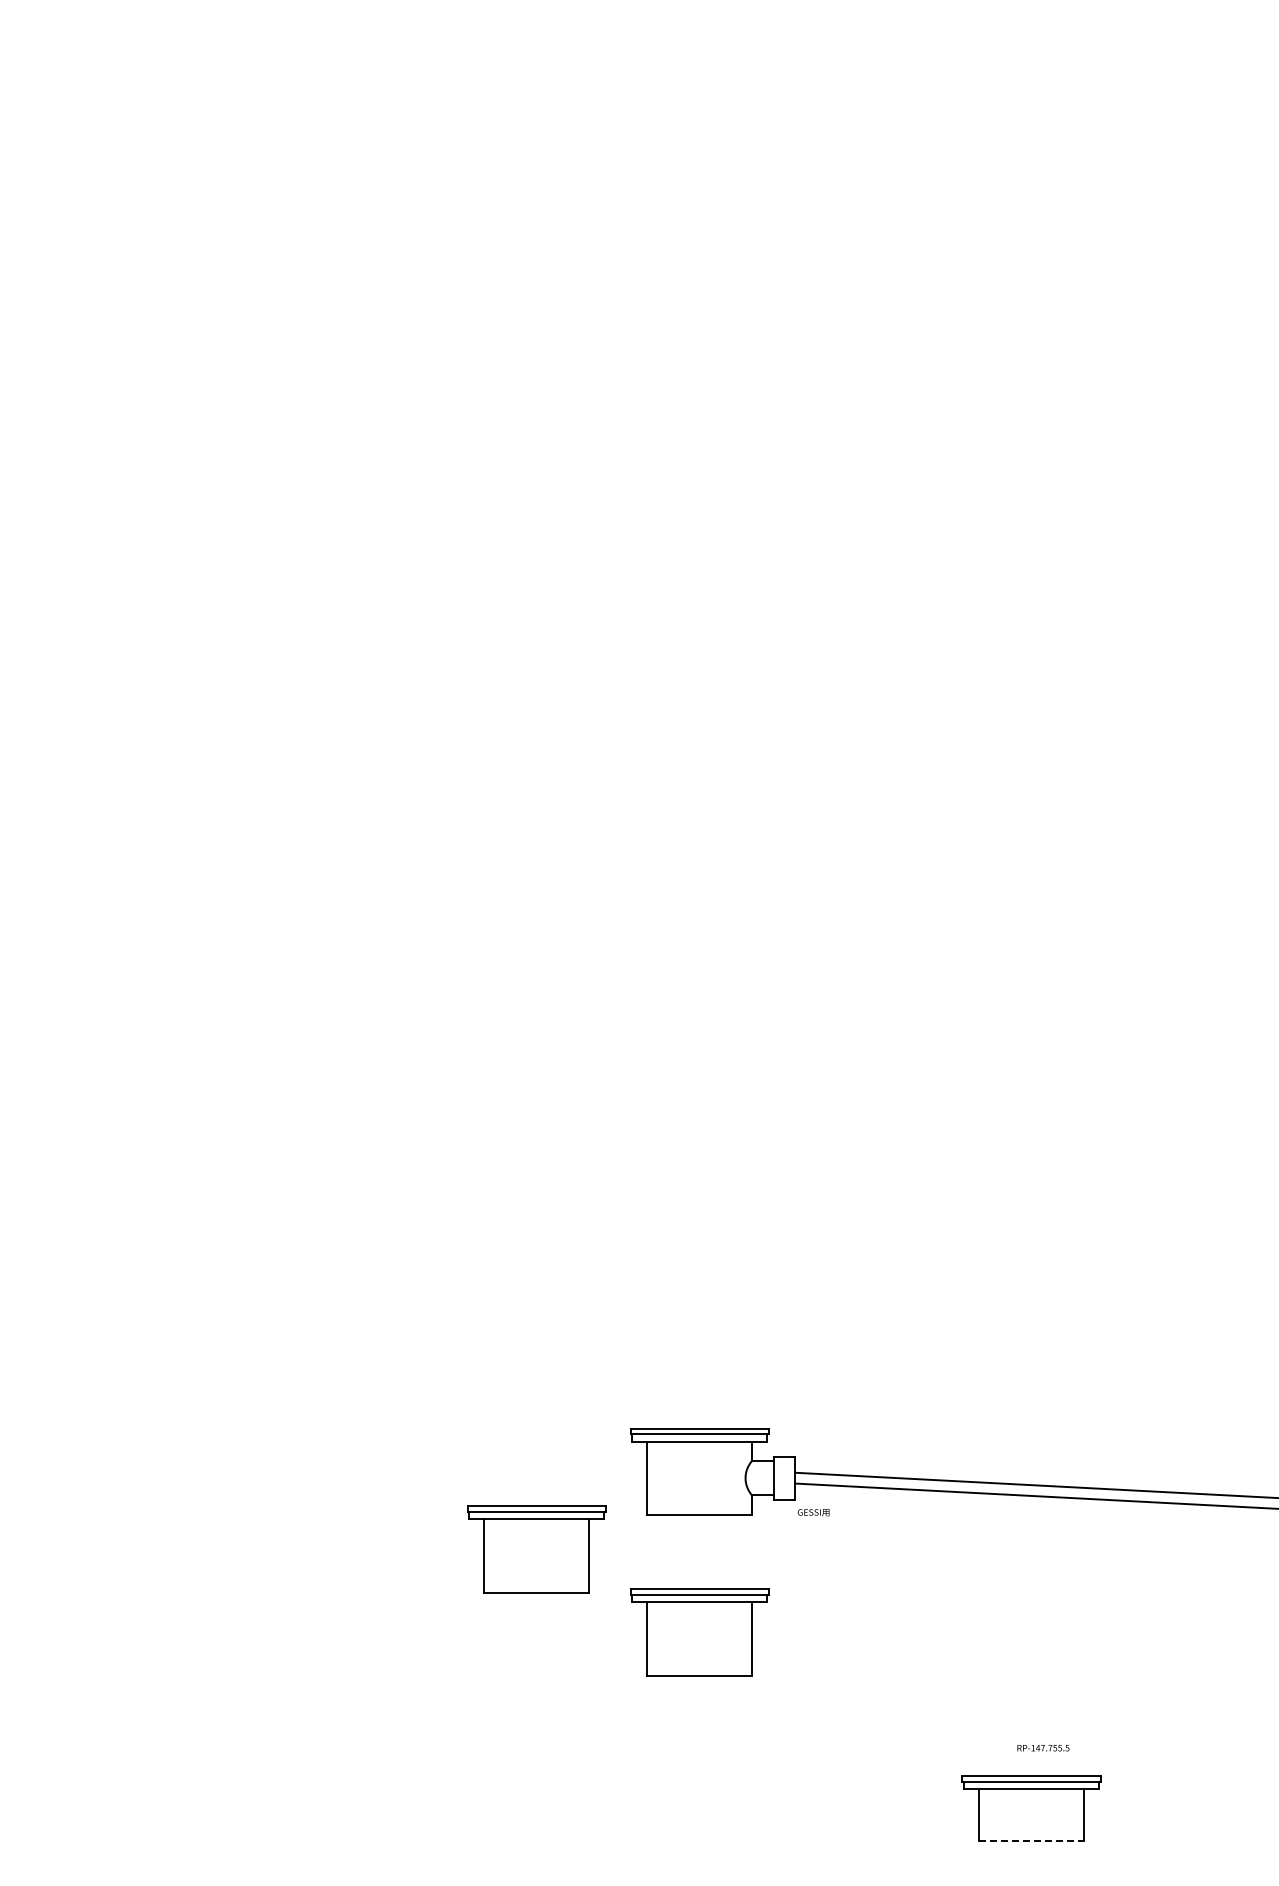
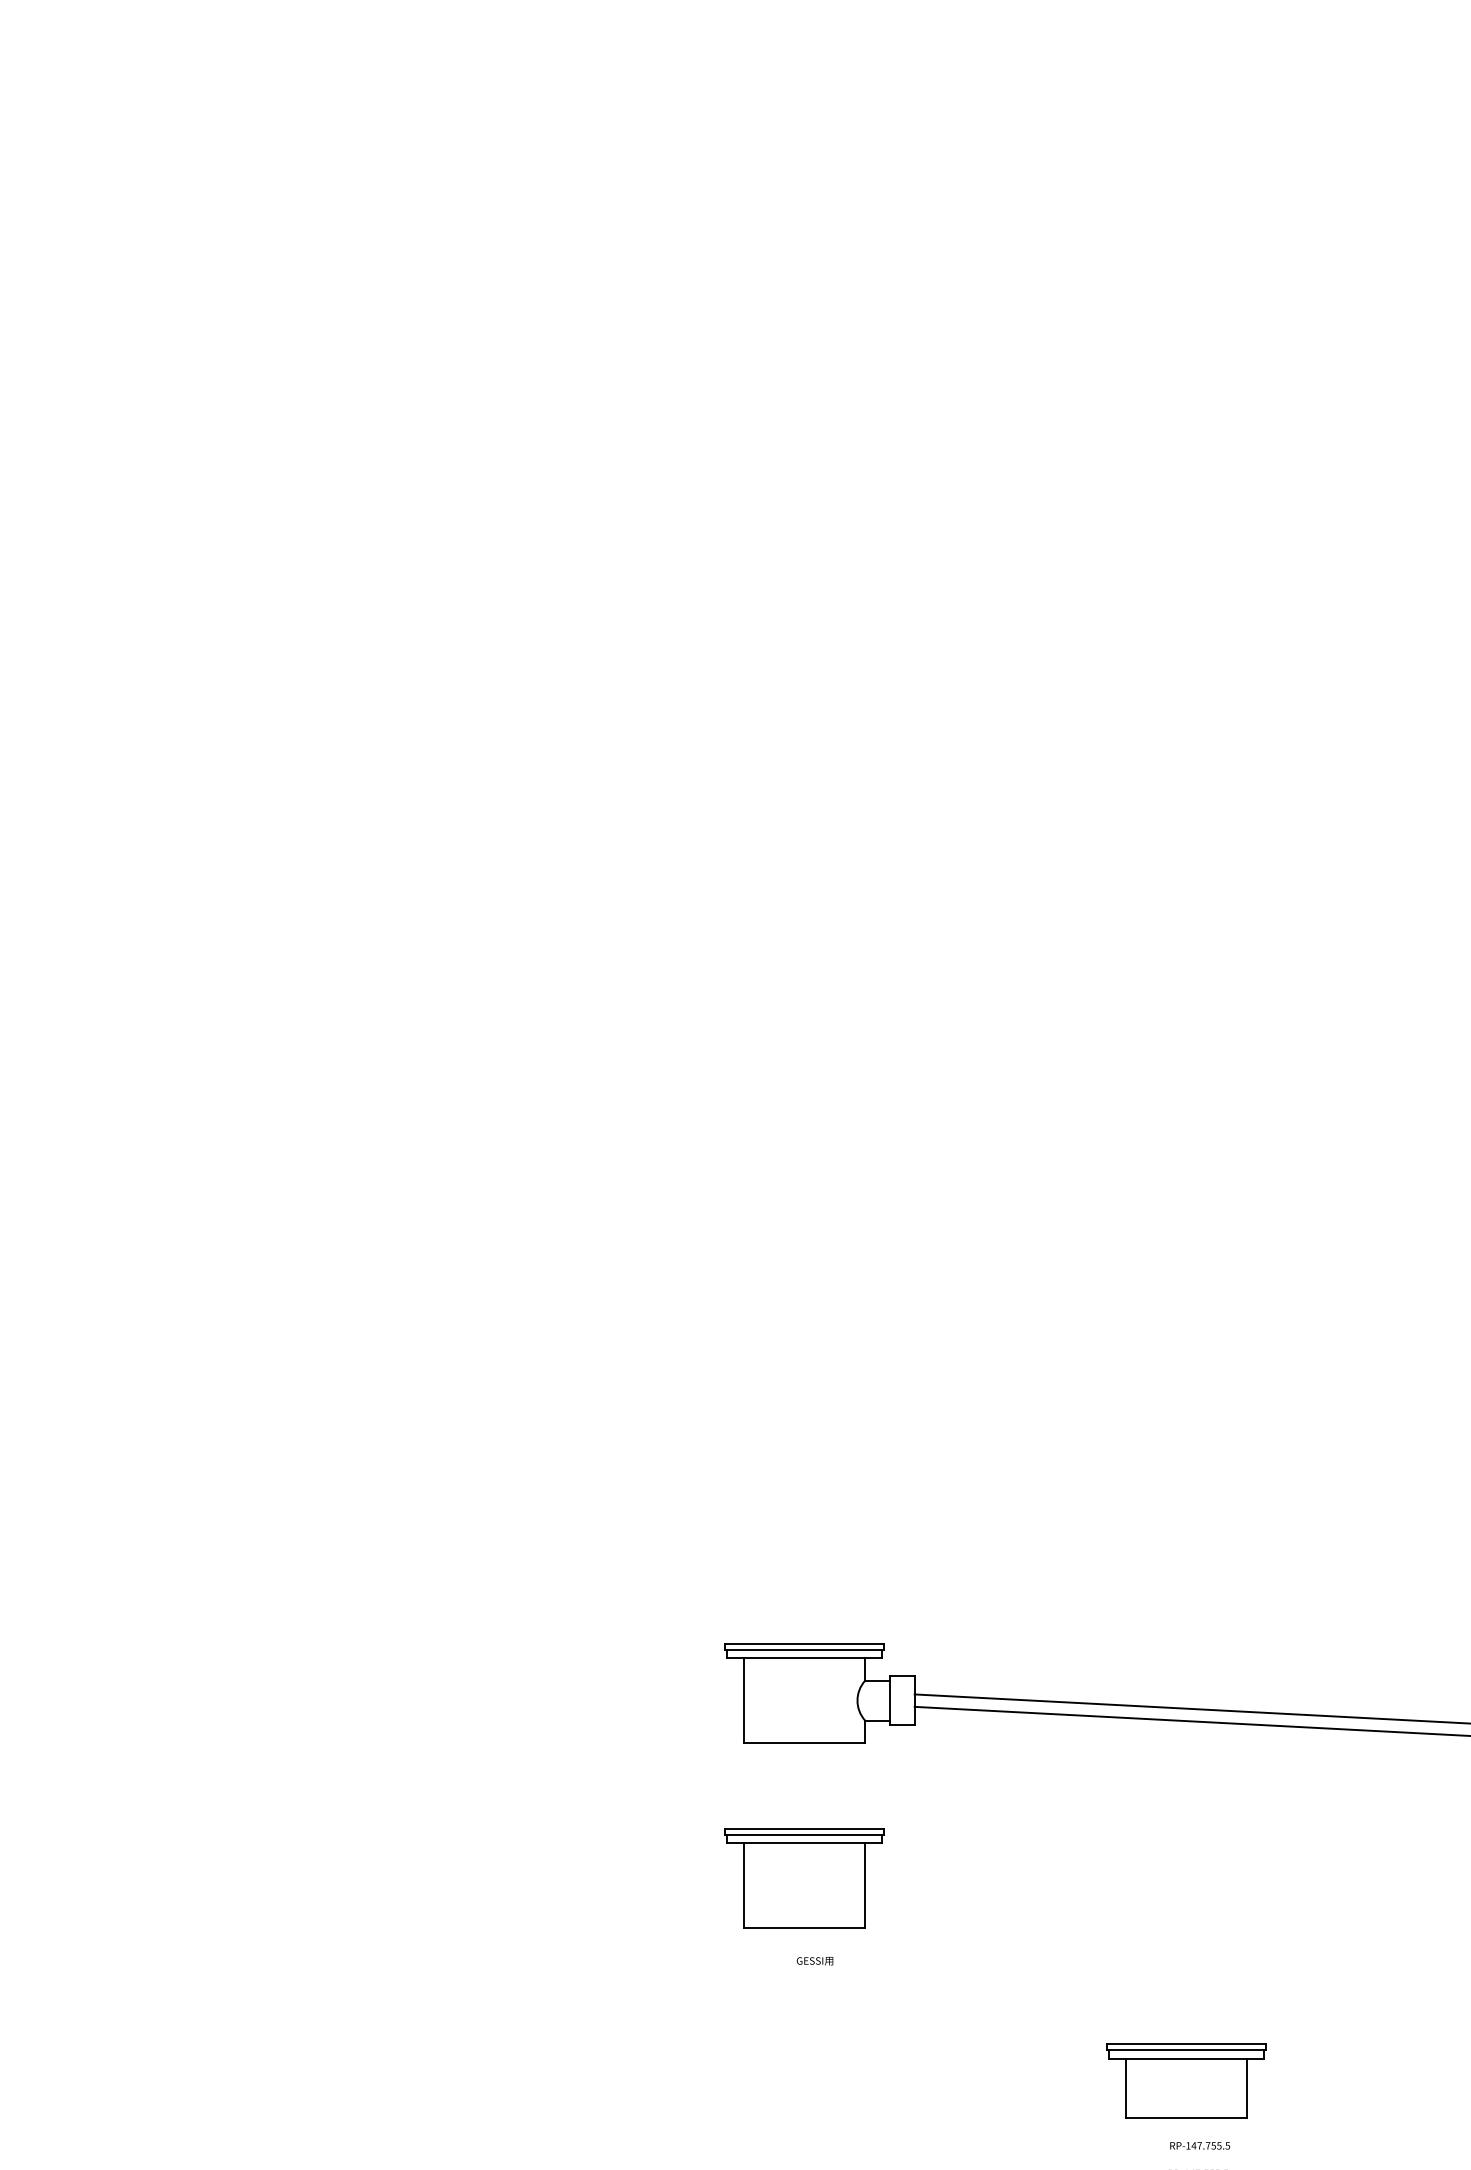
text: (813, 1512) -> (814, 1961), moved
part: (536, 1549) -> (617, 1782), removed
text: (1043, 1748) -> (1200, 2146), moved
line: (1032, 1841) -> (1187, 2118), dashed -> solid

